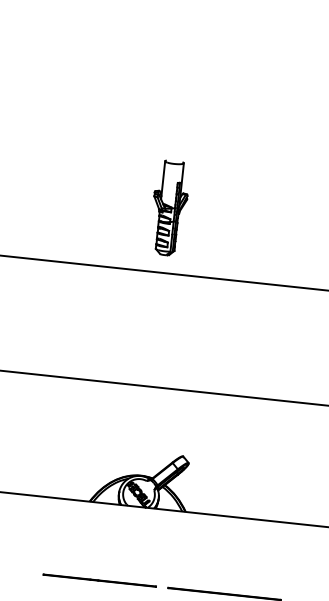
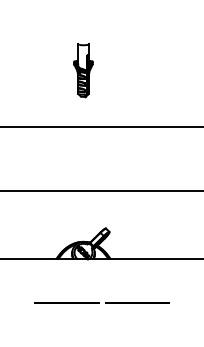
part: (169, 208) -> (83, 70), moved

